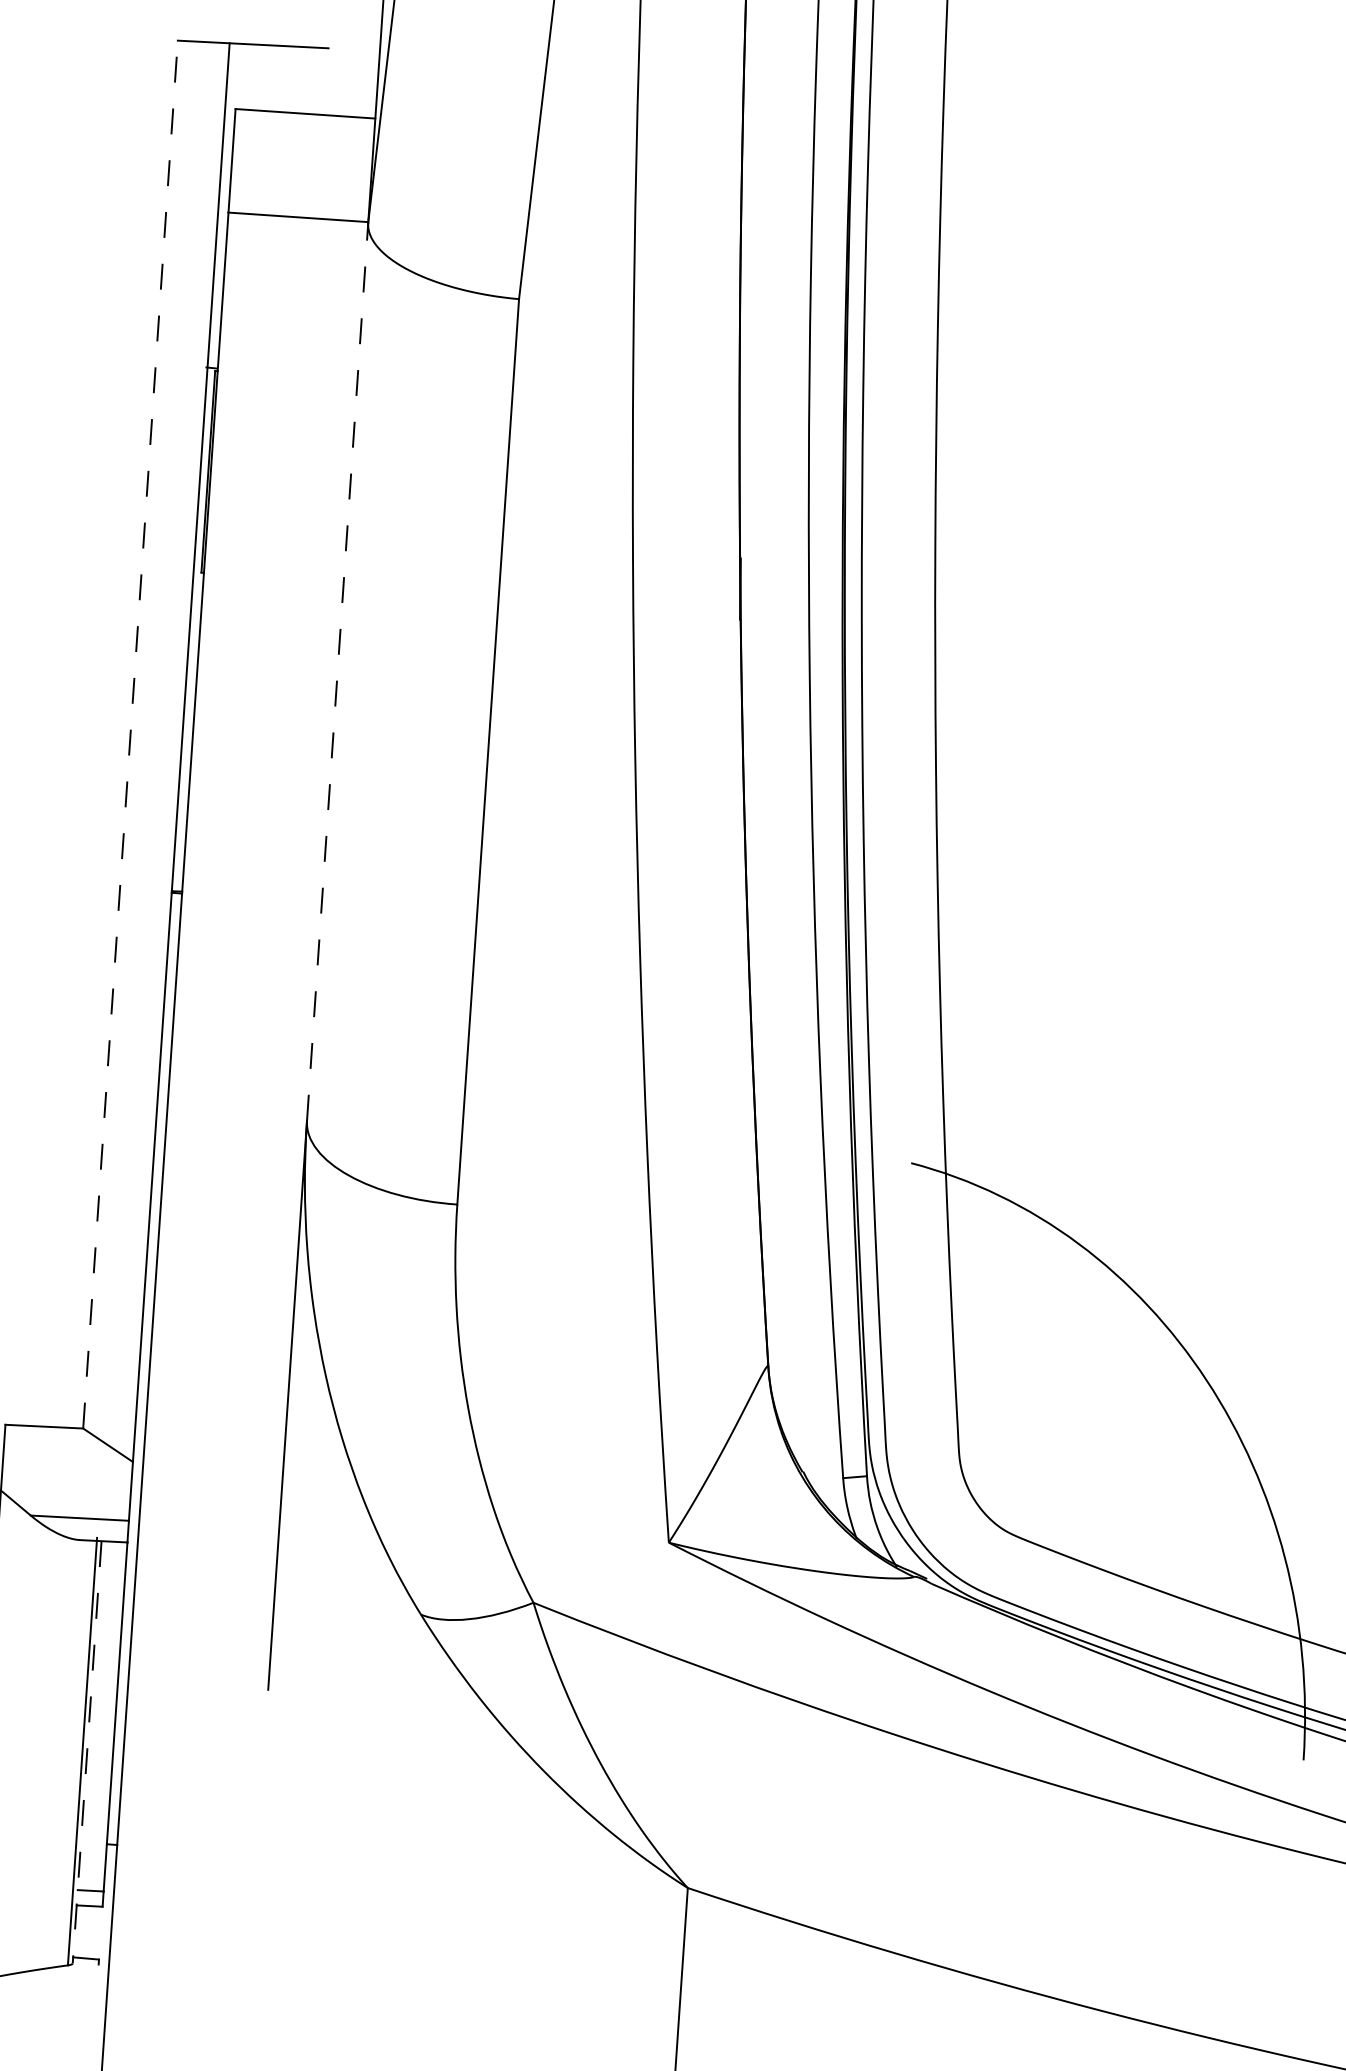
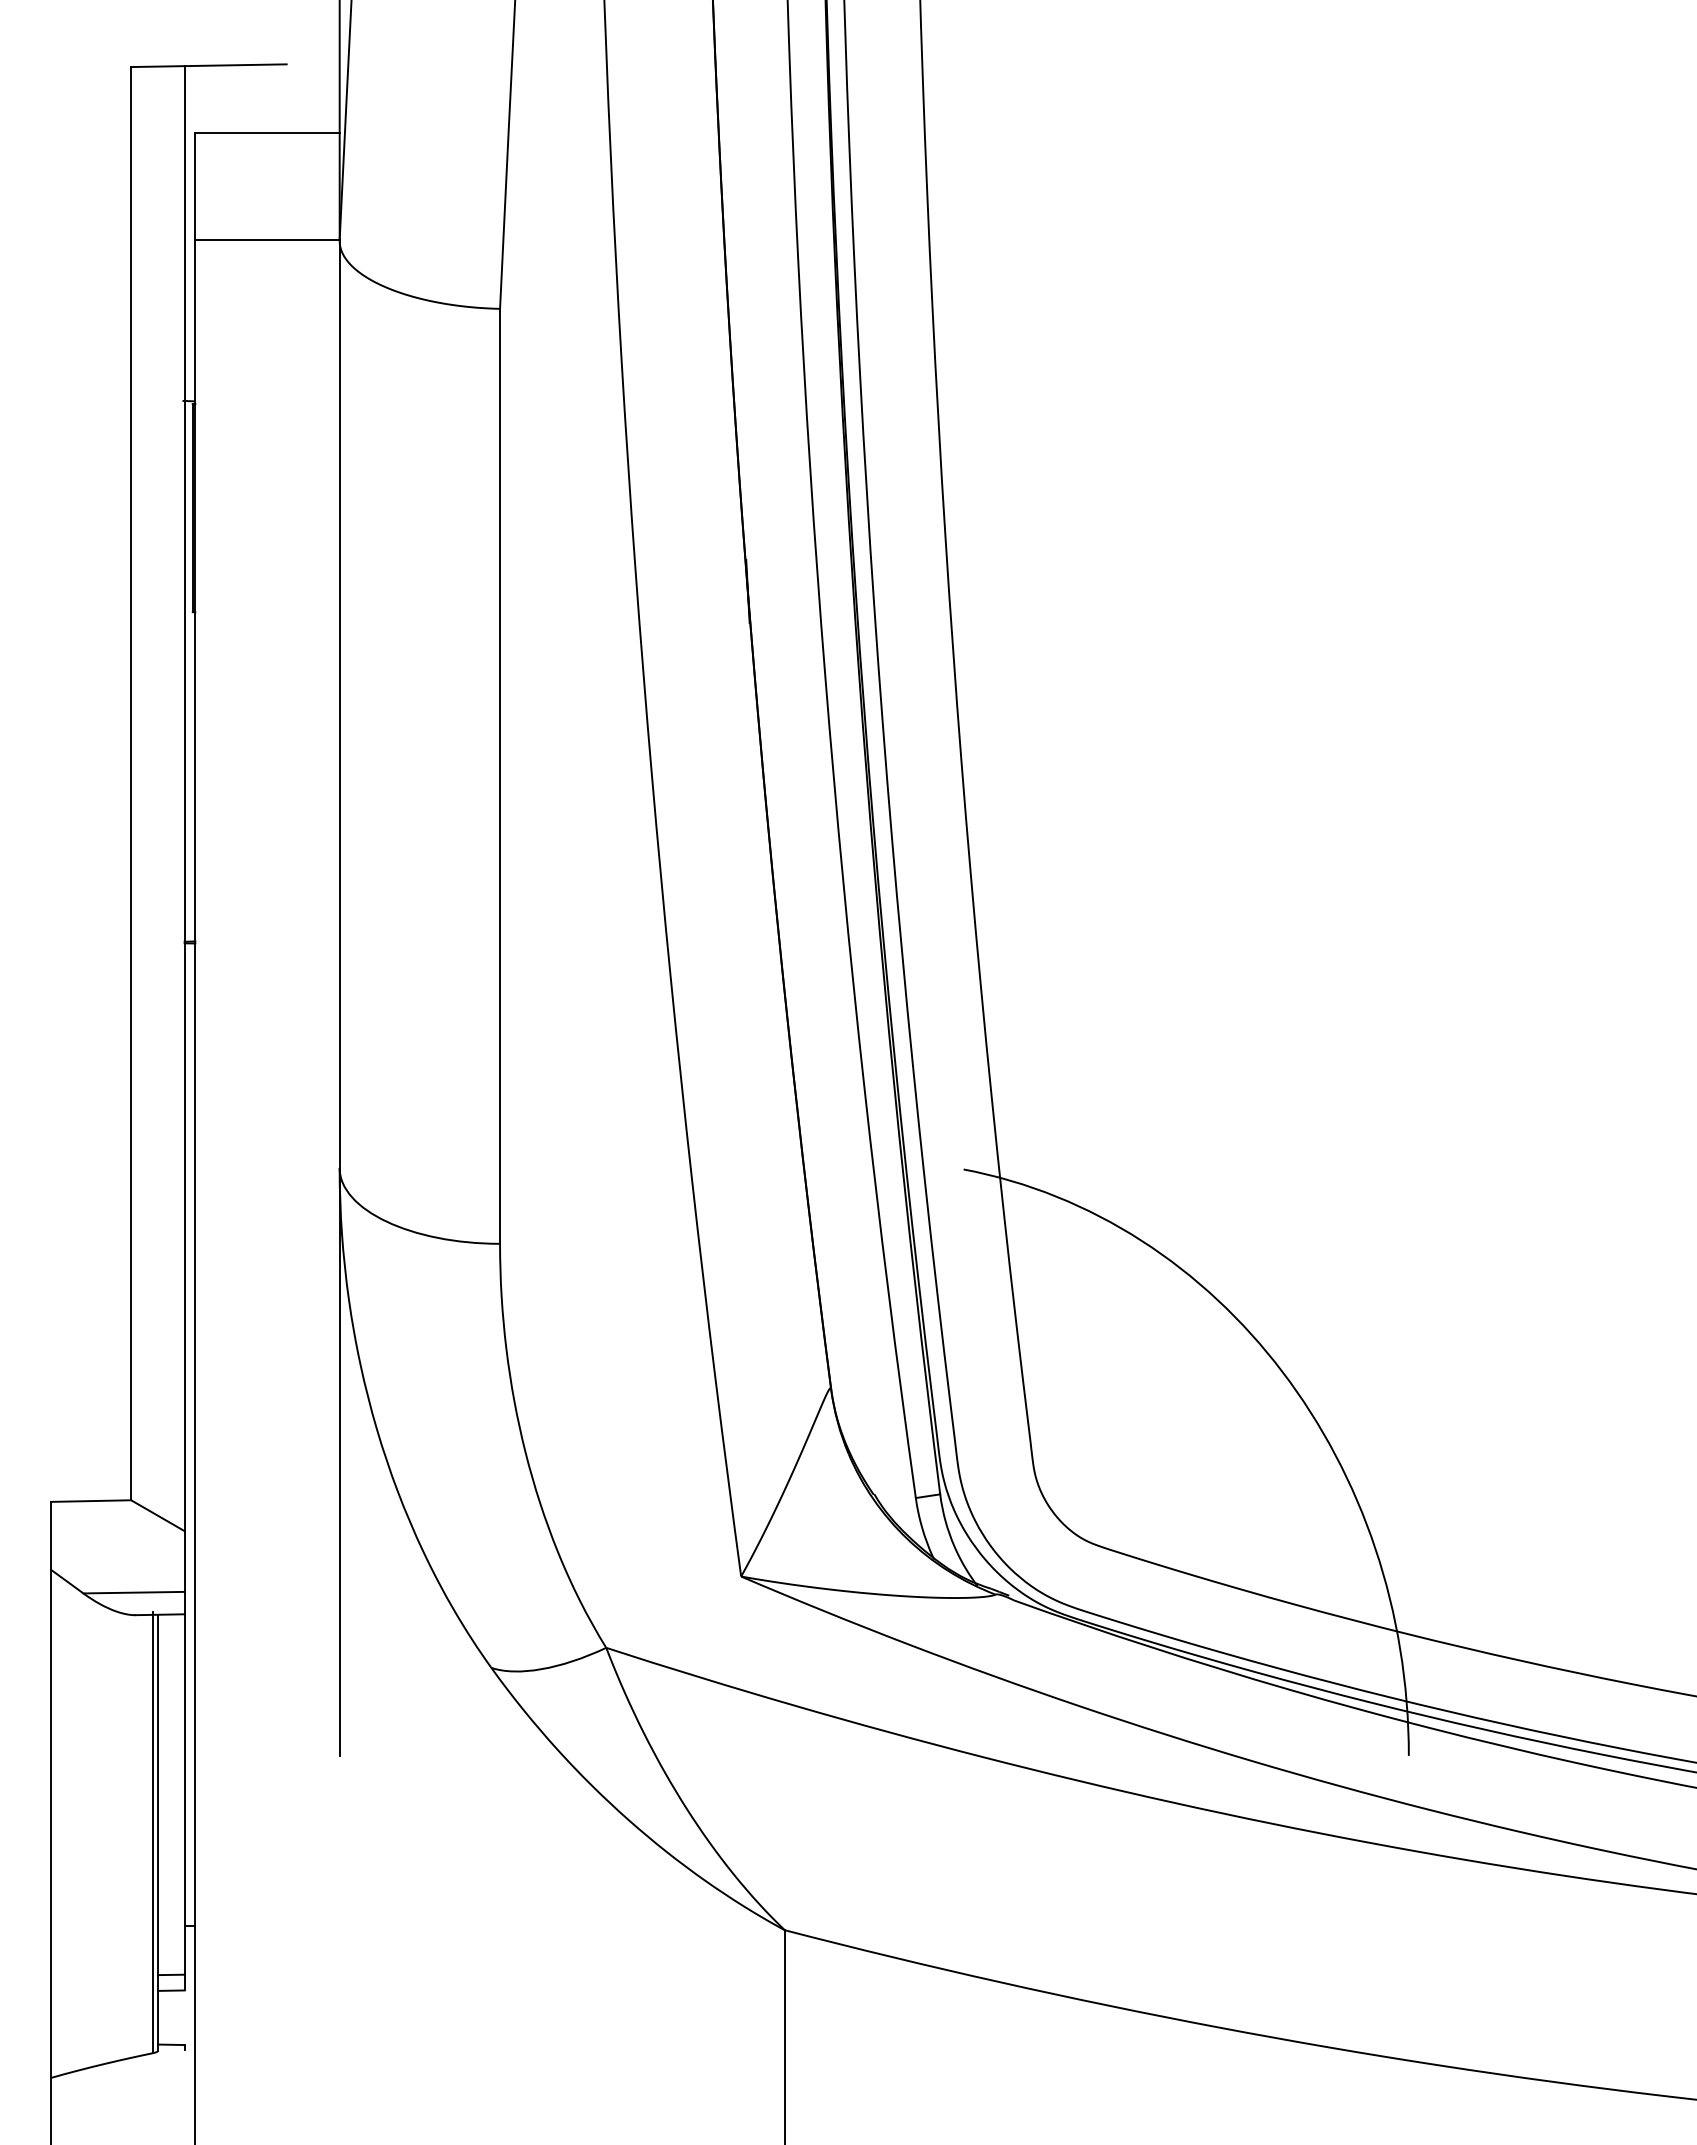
line: (337, 671) -> (339, 704), dashed -> solid
line: (130, 734) -> (131, 783), dashed -> solid
line: (86, 1752) -> (157, 1833), dashed -> solid

